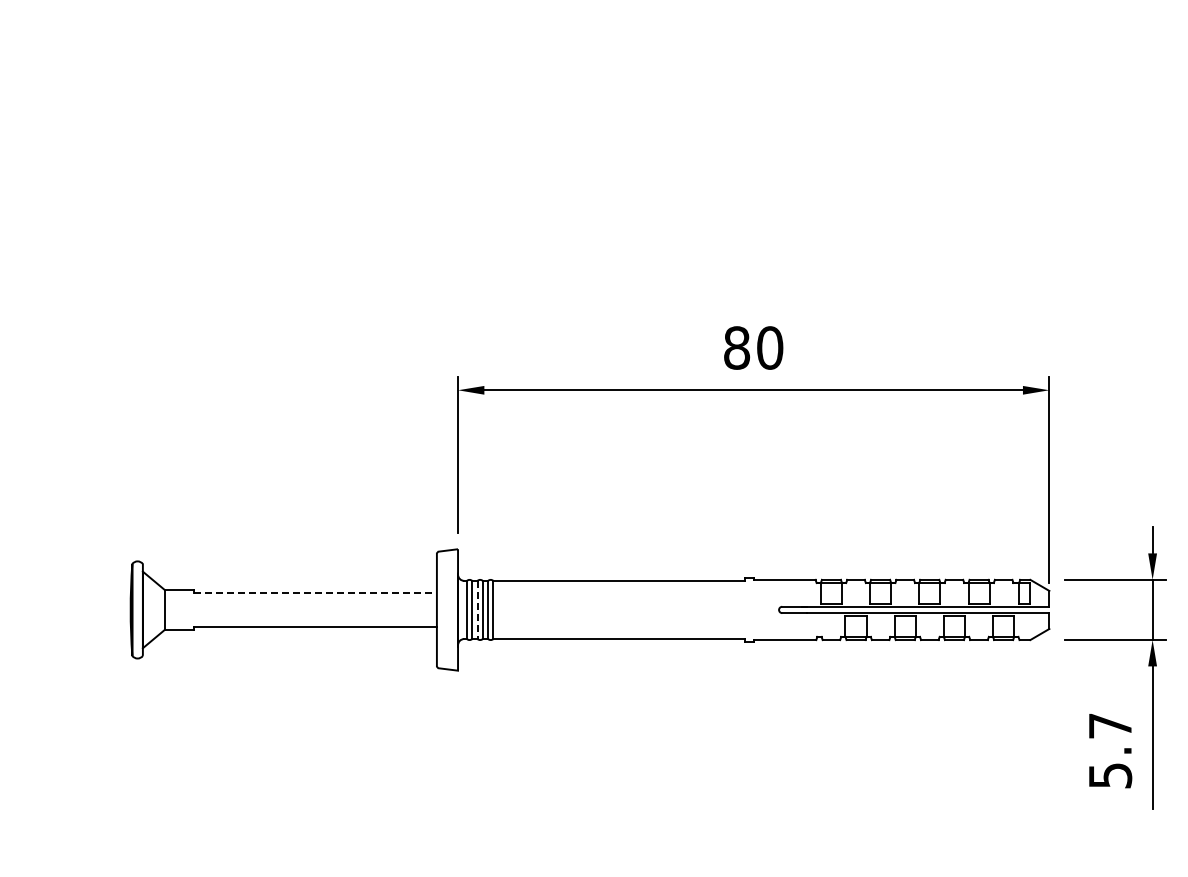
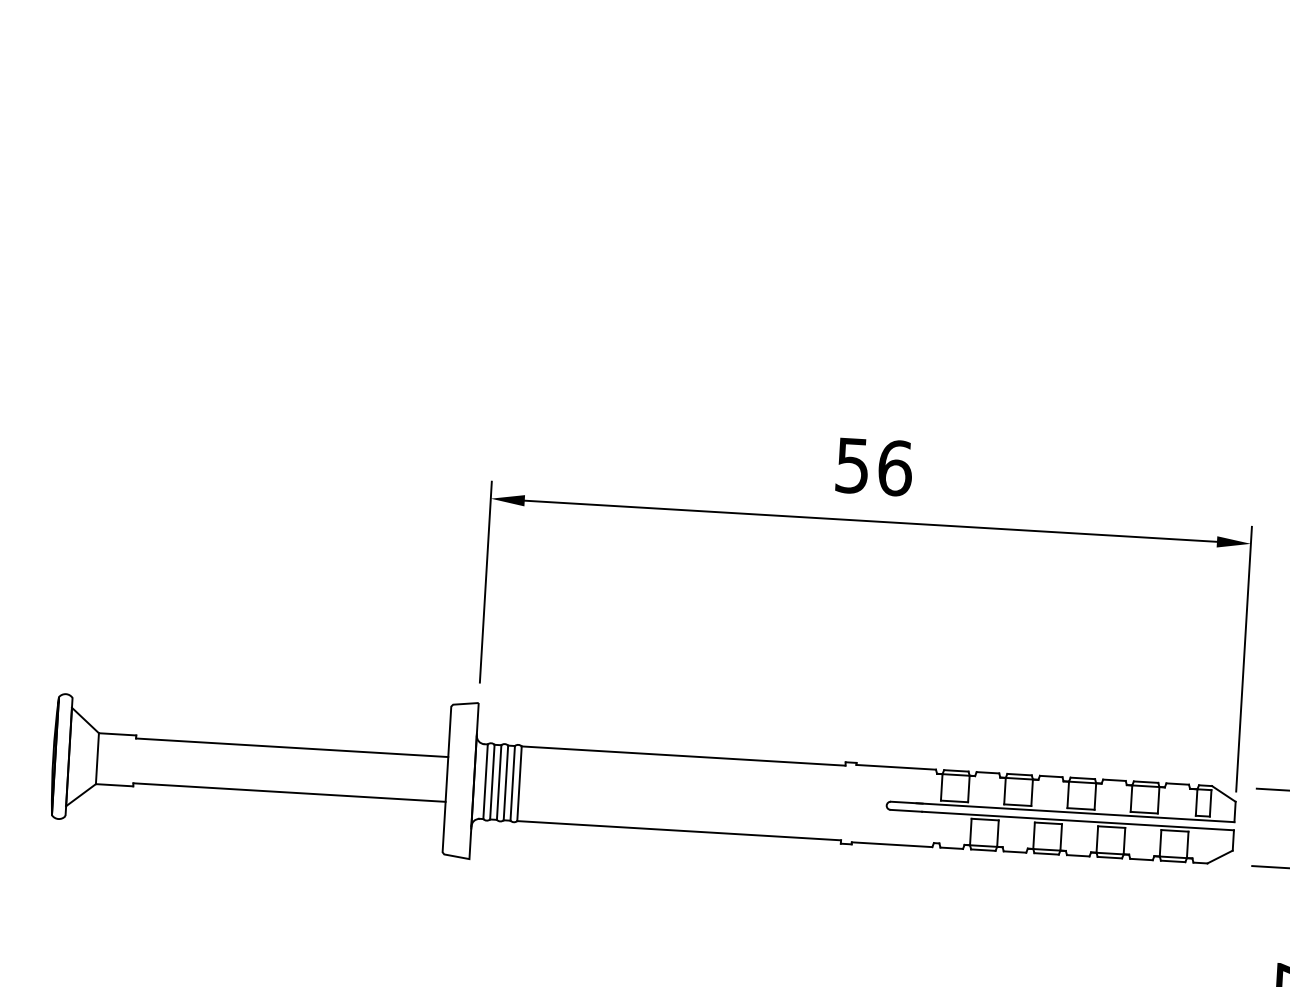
text: (753, 347) -> (873, 466), 80 -> 56
line: (315, 592) -> (292, 747), dashed -> solid
line: (477, 610) -> (499, 783), dashed -> solid

